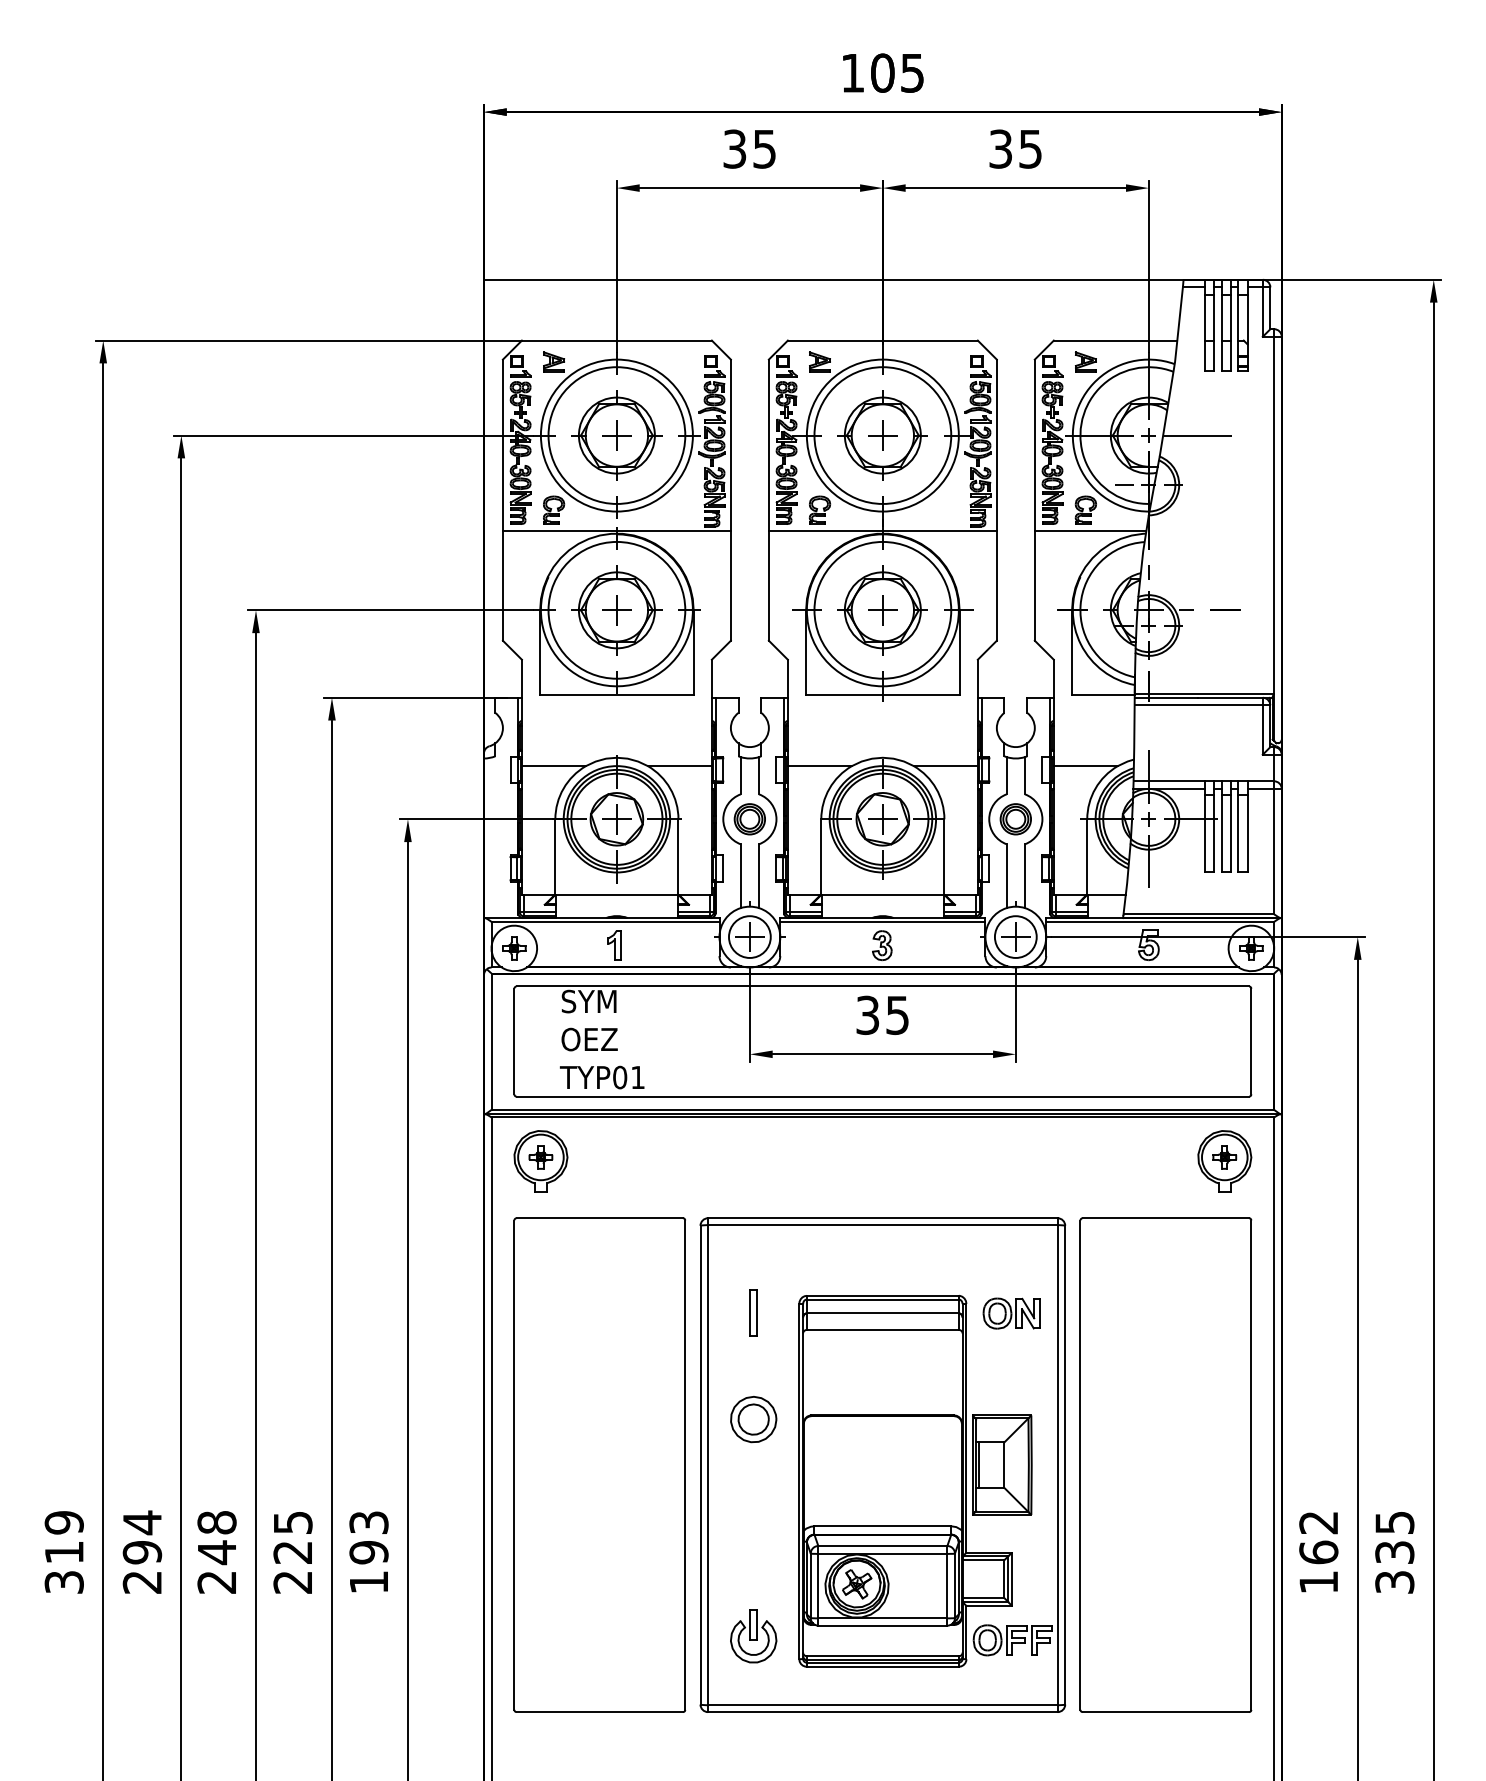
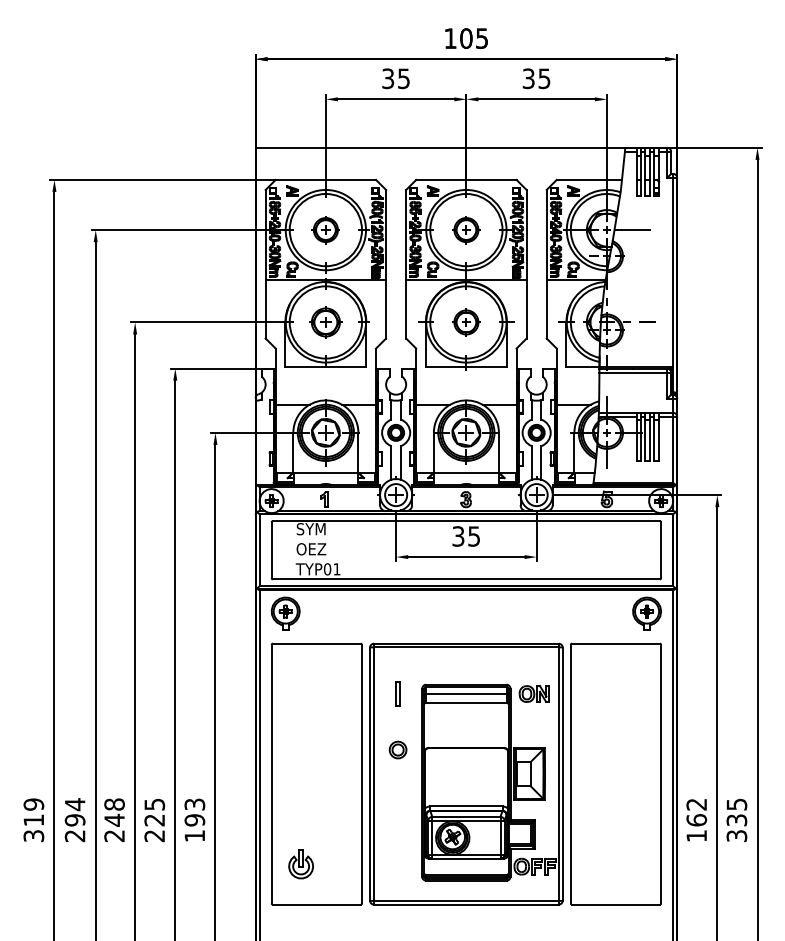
part: (616, 434) -> (325, 229), size x0.6
part: (883, 434) -> (466, 229), size x0.6
part: (616, 610) -> (325, 322), size x0.7
part: (883, 610) -> (466, 322), size x0.6
part: (752, 1418) -> (397, 749), size x0.7
part: (752, 1636) -> (300, 864), moved

